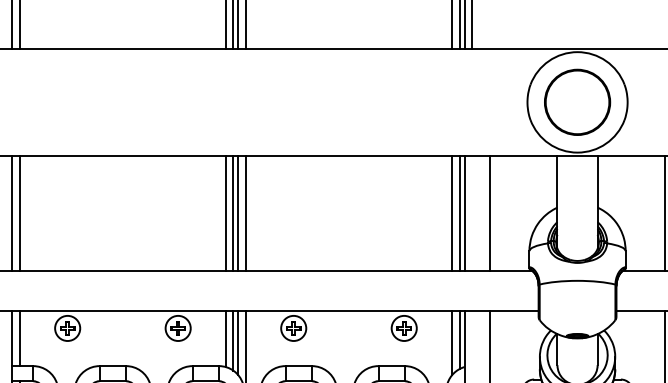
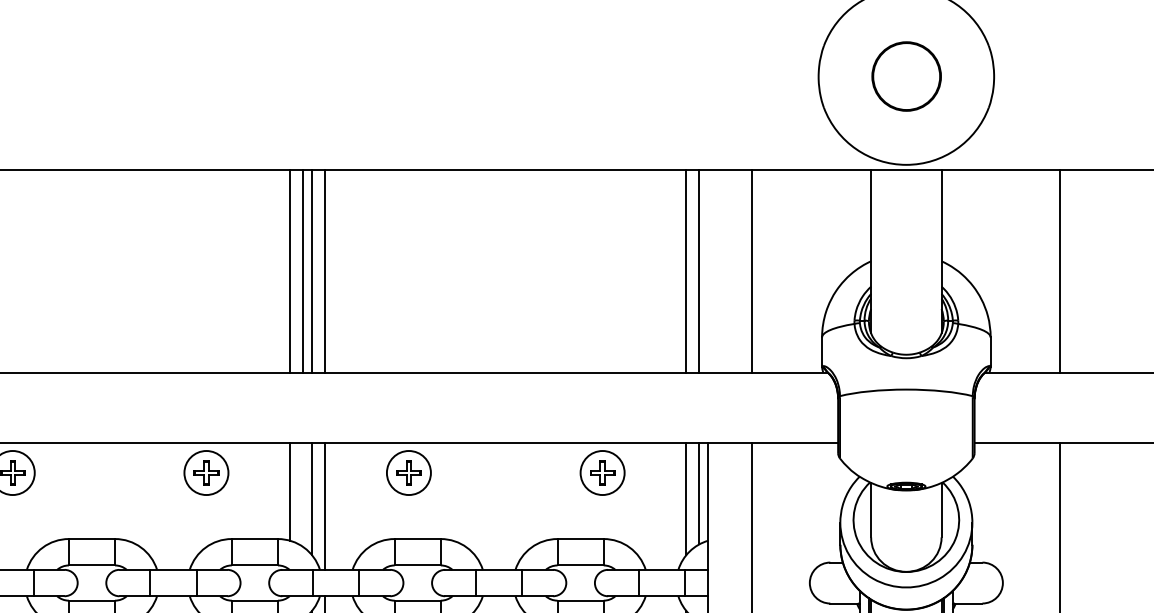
part: (577, 101) -> (906, 75), size x0.6
line: (464, 213) -> (708, 271), removed
line: (233, 340) -> (303, 494), removed

